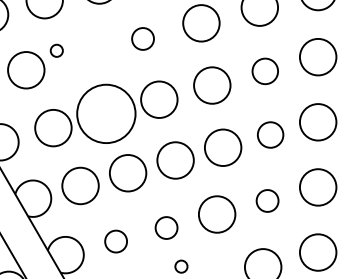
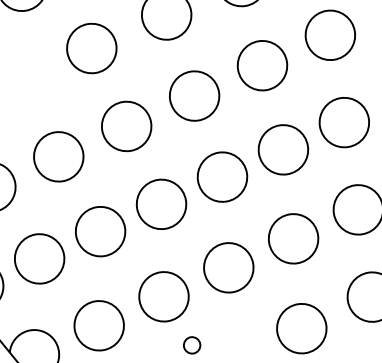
circle: (142, 38) -> (90, 48), size x1.67
circle: (265, 71) -> (262, 65), size x1.43
circle: (106, 113) -> (58, 156), size x0.62
circle: (270, 134) -> (283, 149), size x1.43
circle: (267, 200) -> (293, 238), size x1.67
circle: (166, 227) -> (163, 296), size x1.67
circle: (115, 241) -> (98, 325), size x1.67

